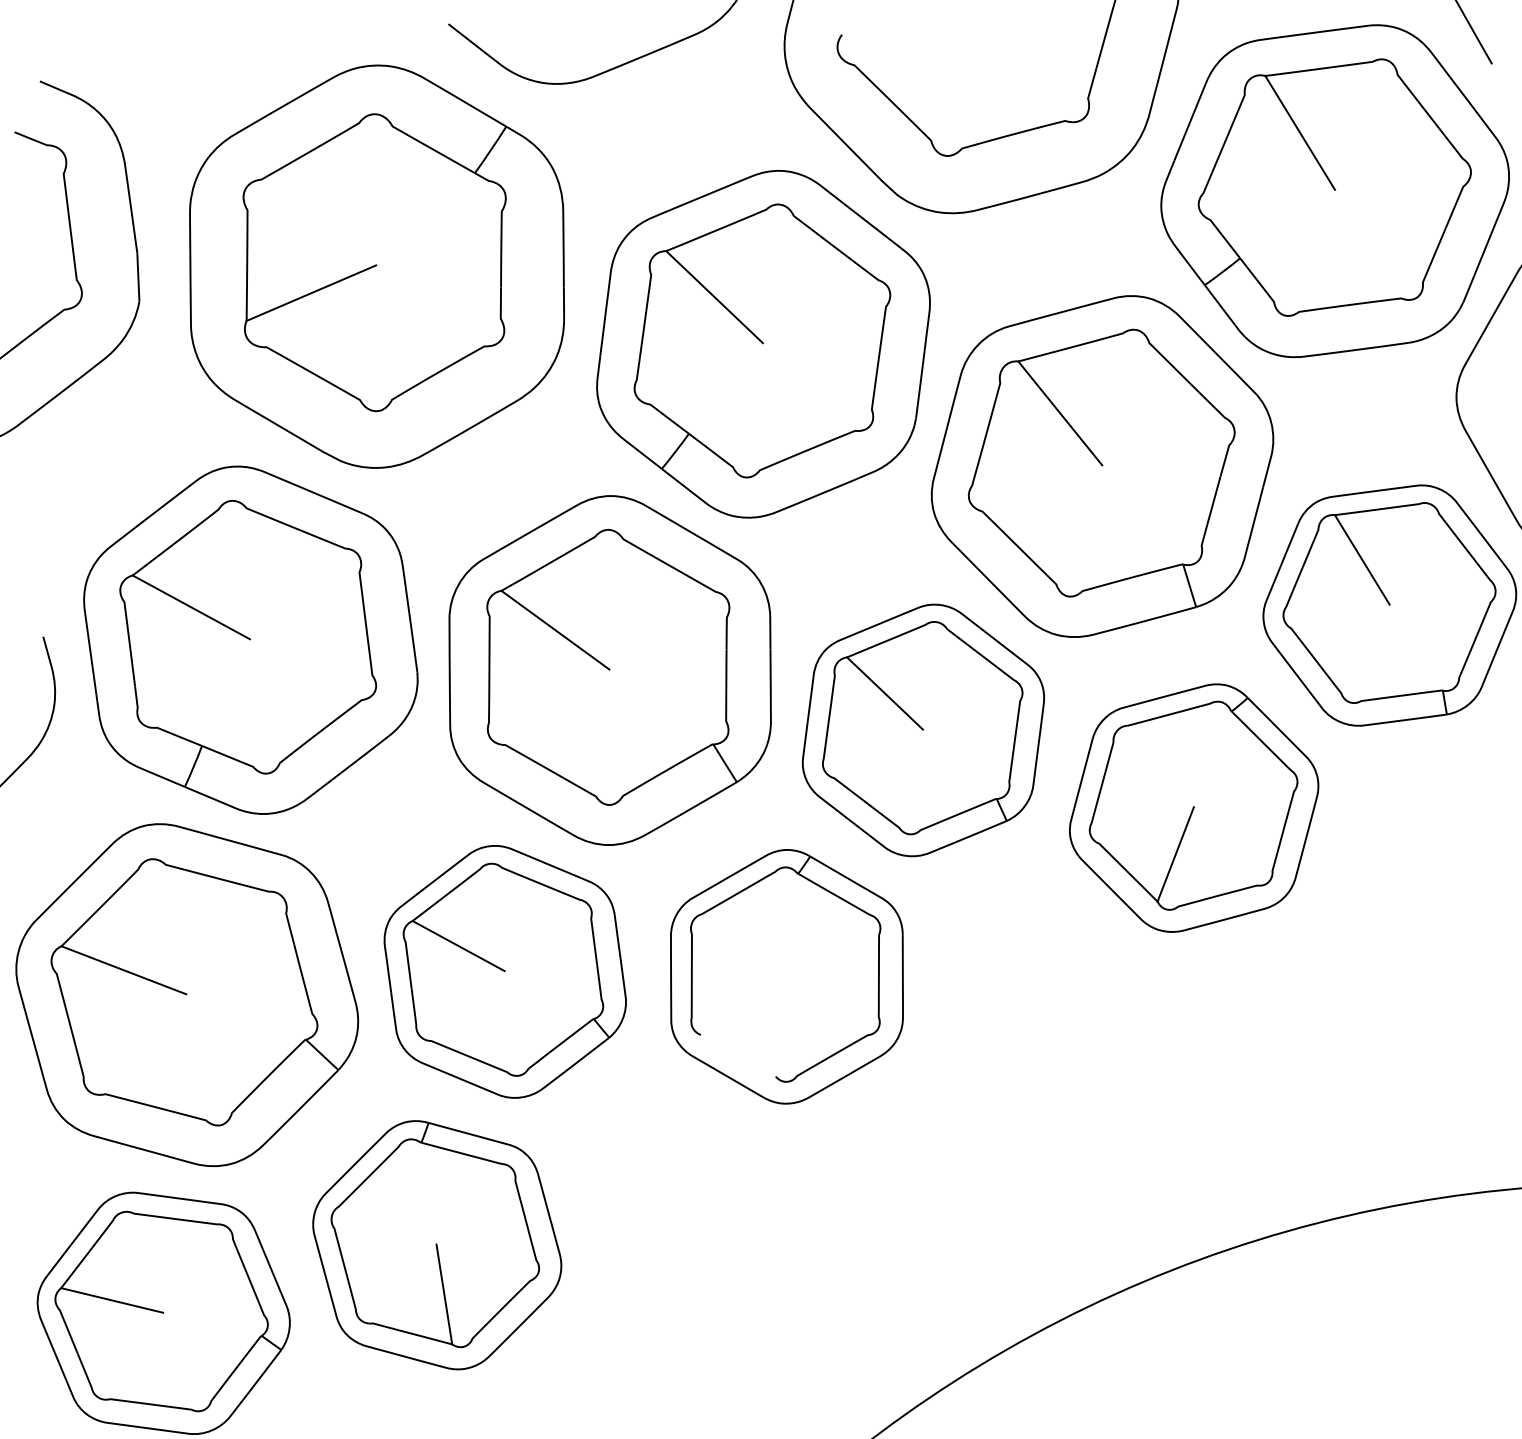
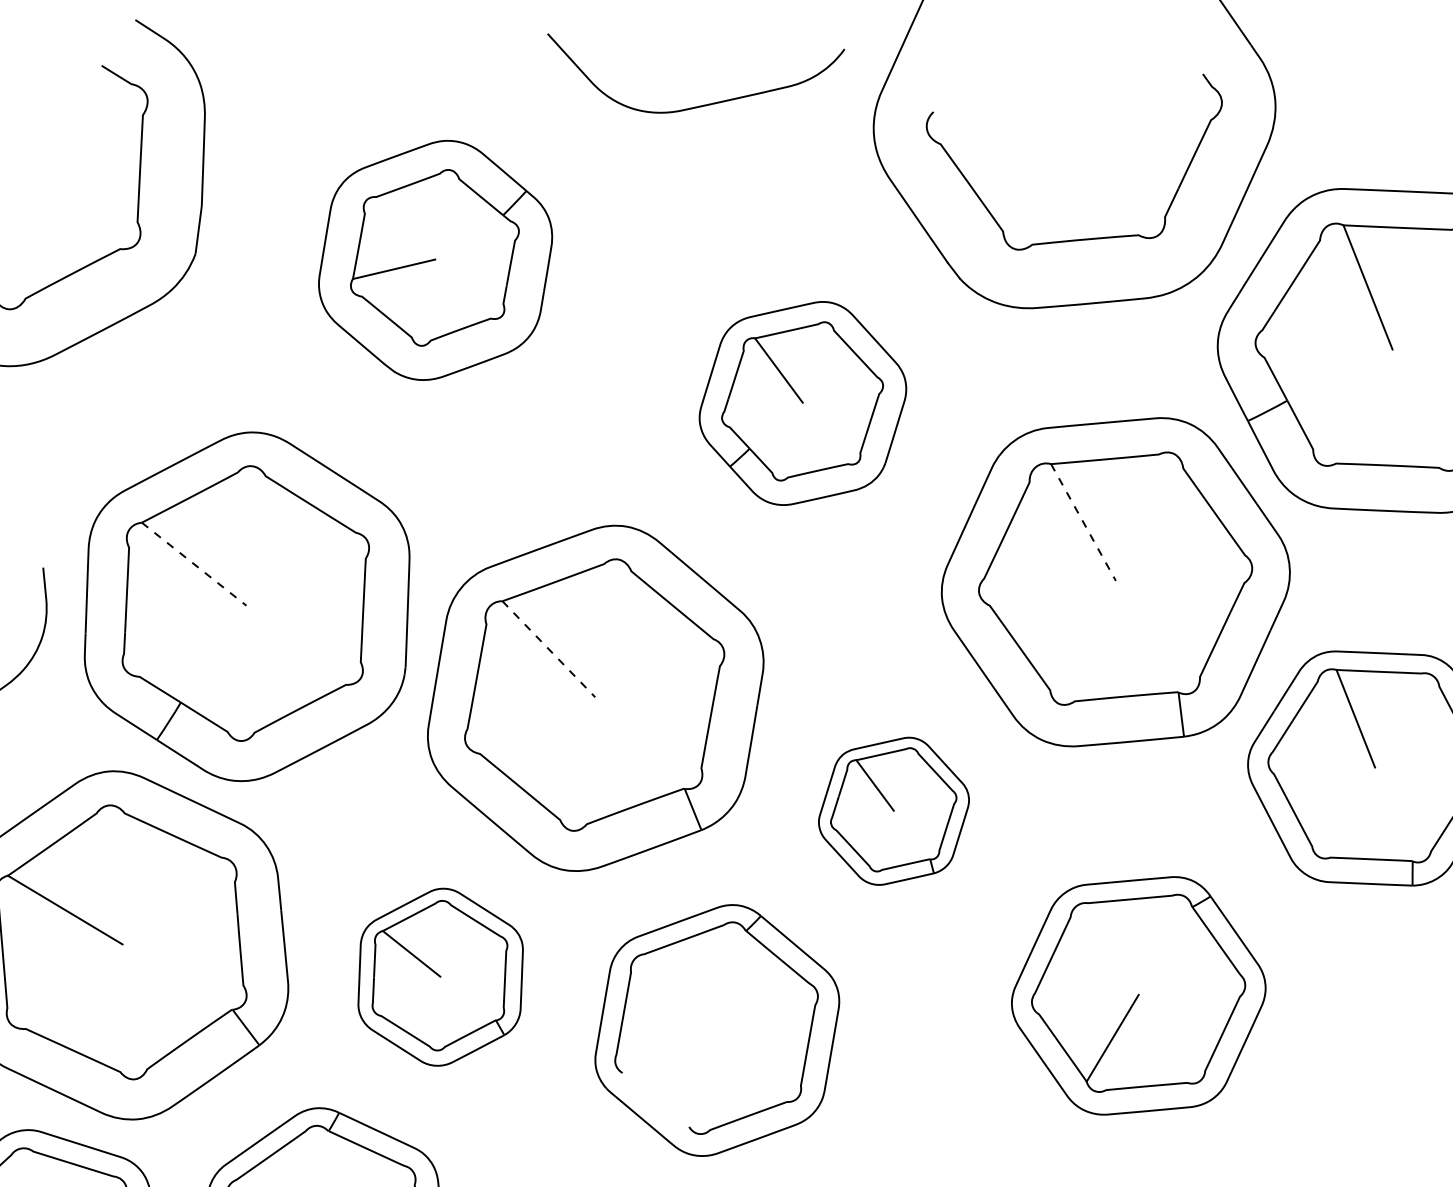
part: (376, 266) -> (435, 260), size x0.6
part: (763, 344) -> (802, 403), size x0.6
line: (1060, 413) -> (1083, 522), solid -> dashed
line: (191, 607) -> (194, 564), solid -> dashed
line: (555, 630) -> (548, 649), solid -> dashed
part: (922, 730) -> (893, 811), size x0.6
part: (1194, 807) -> (1139, 995), moved
part: (504, 971) -> (440, 976), size x0.7

